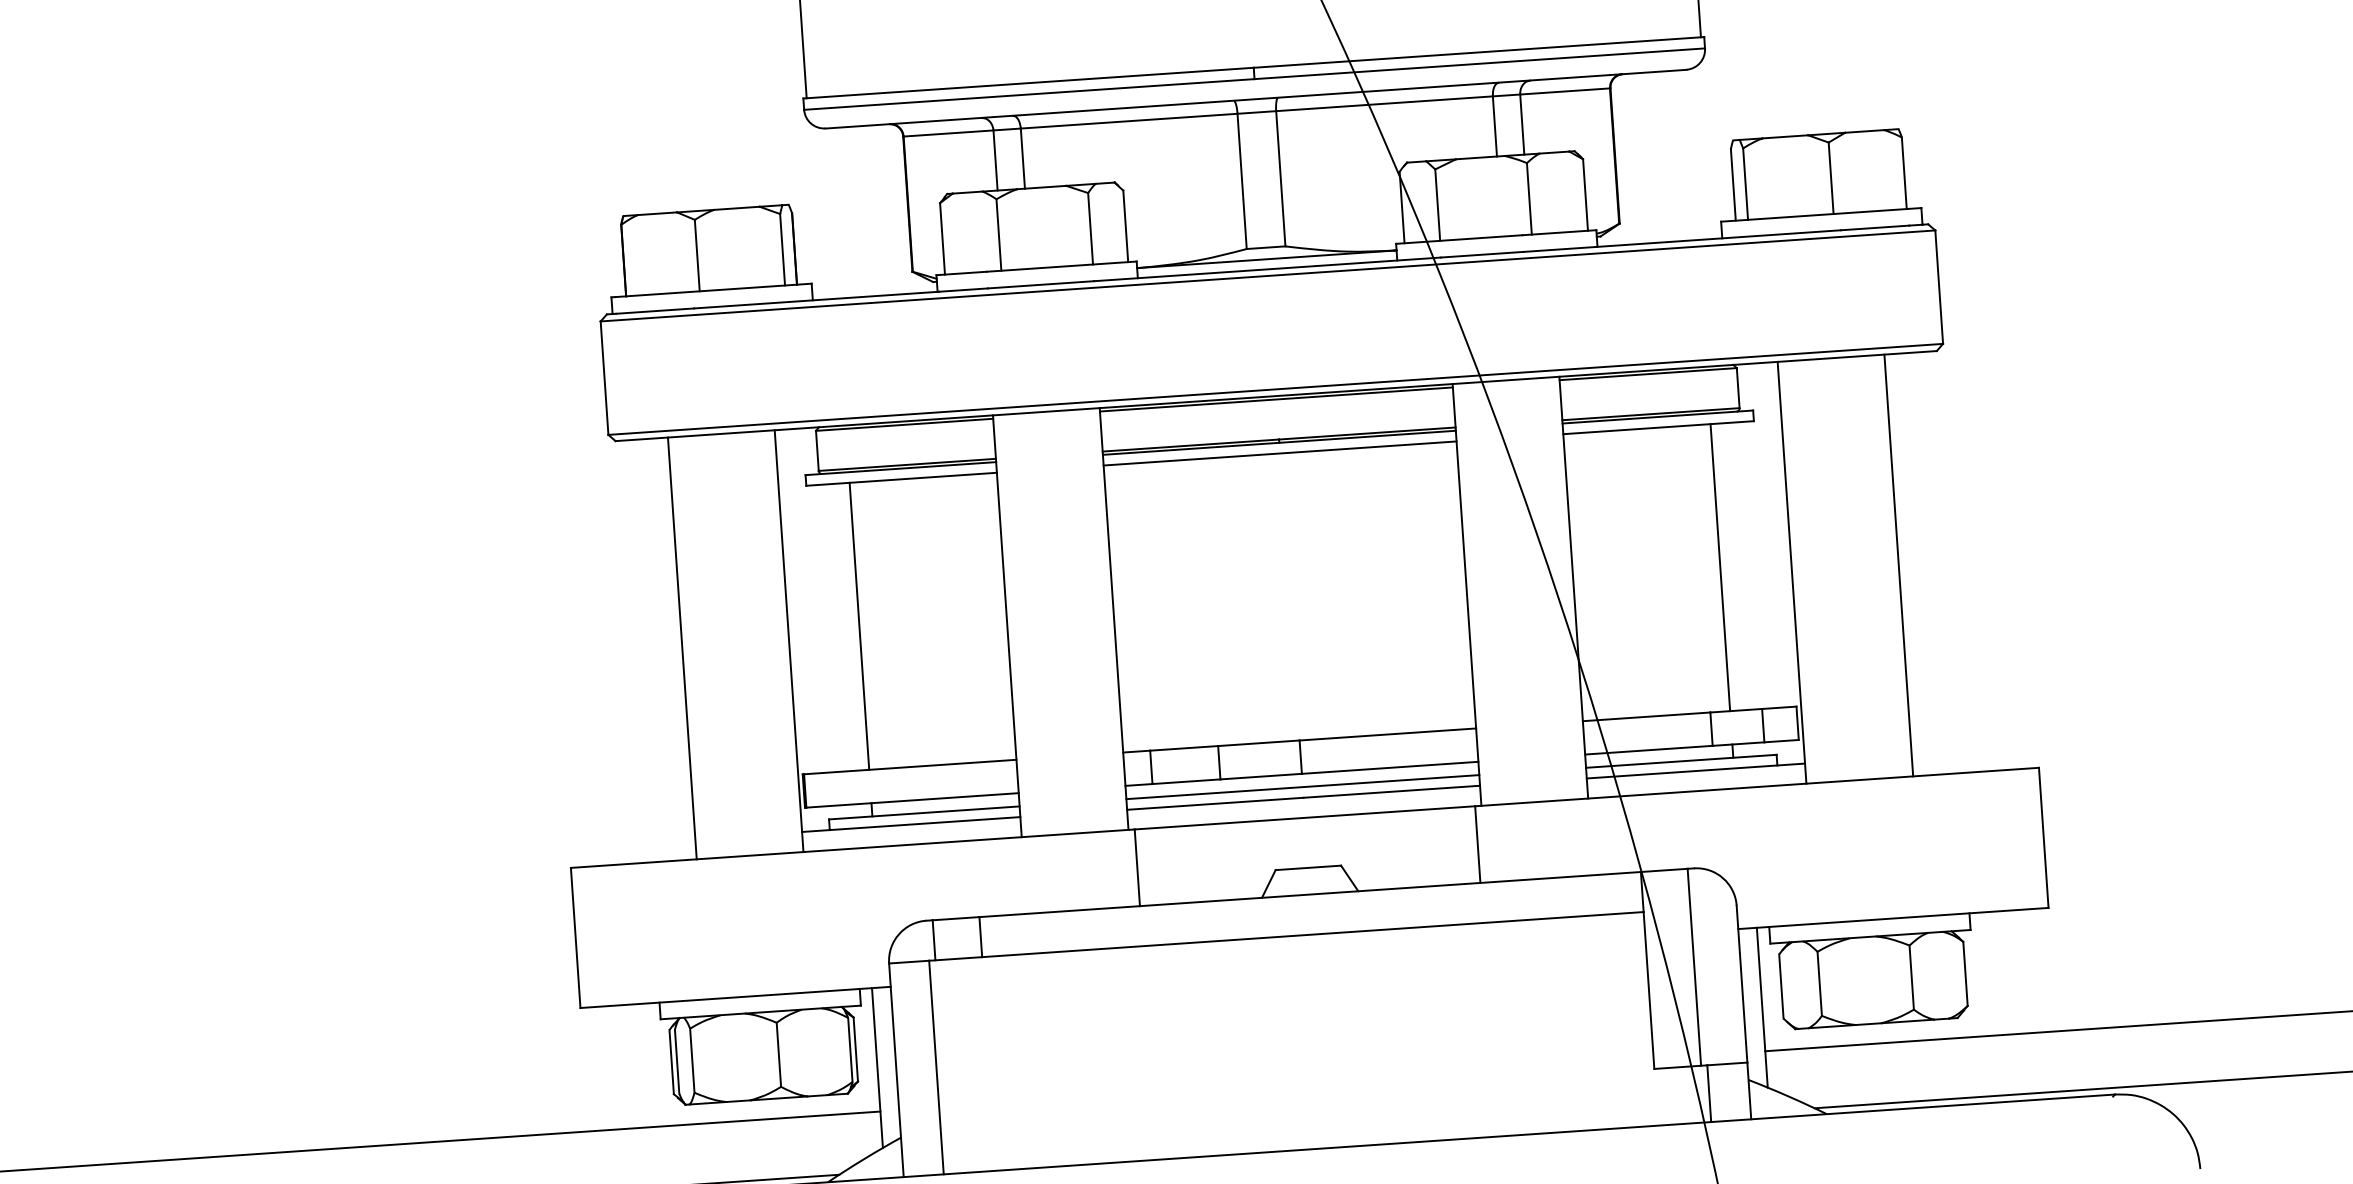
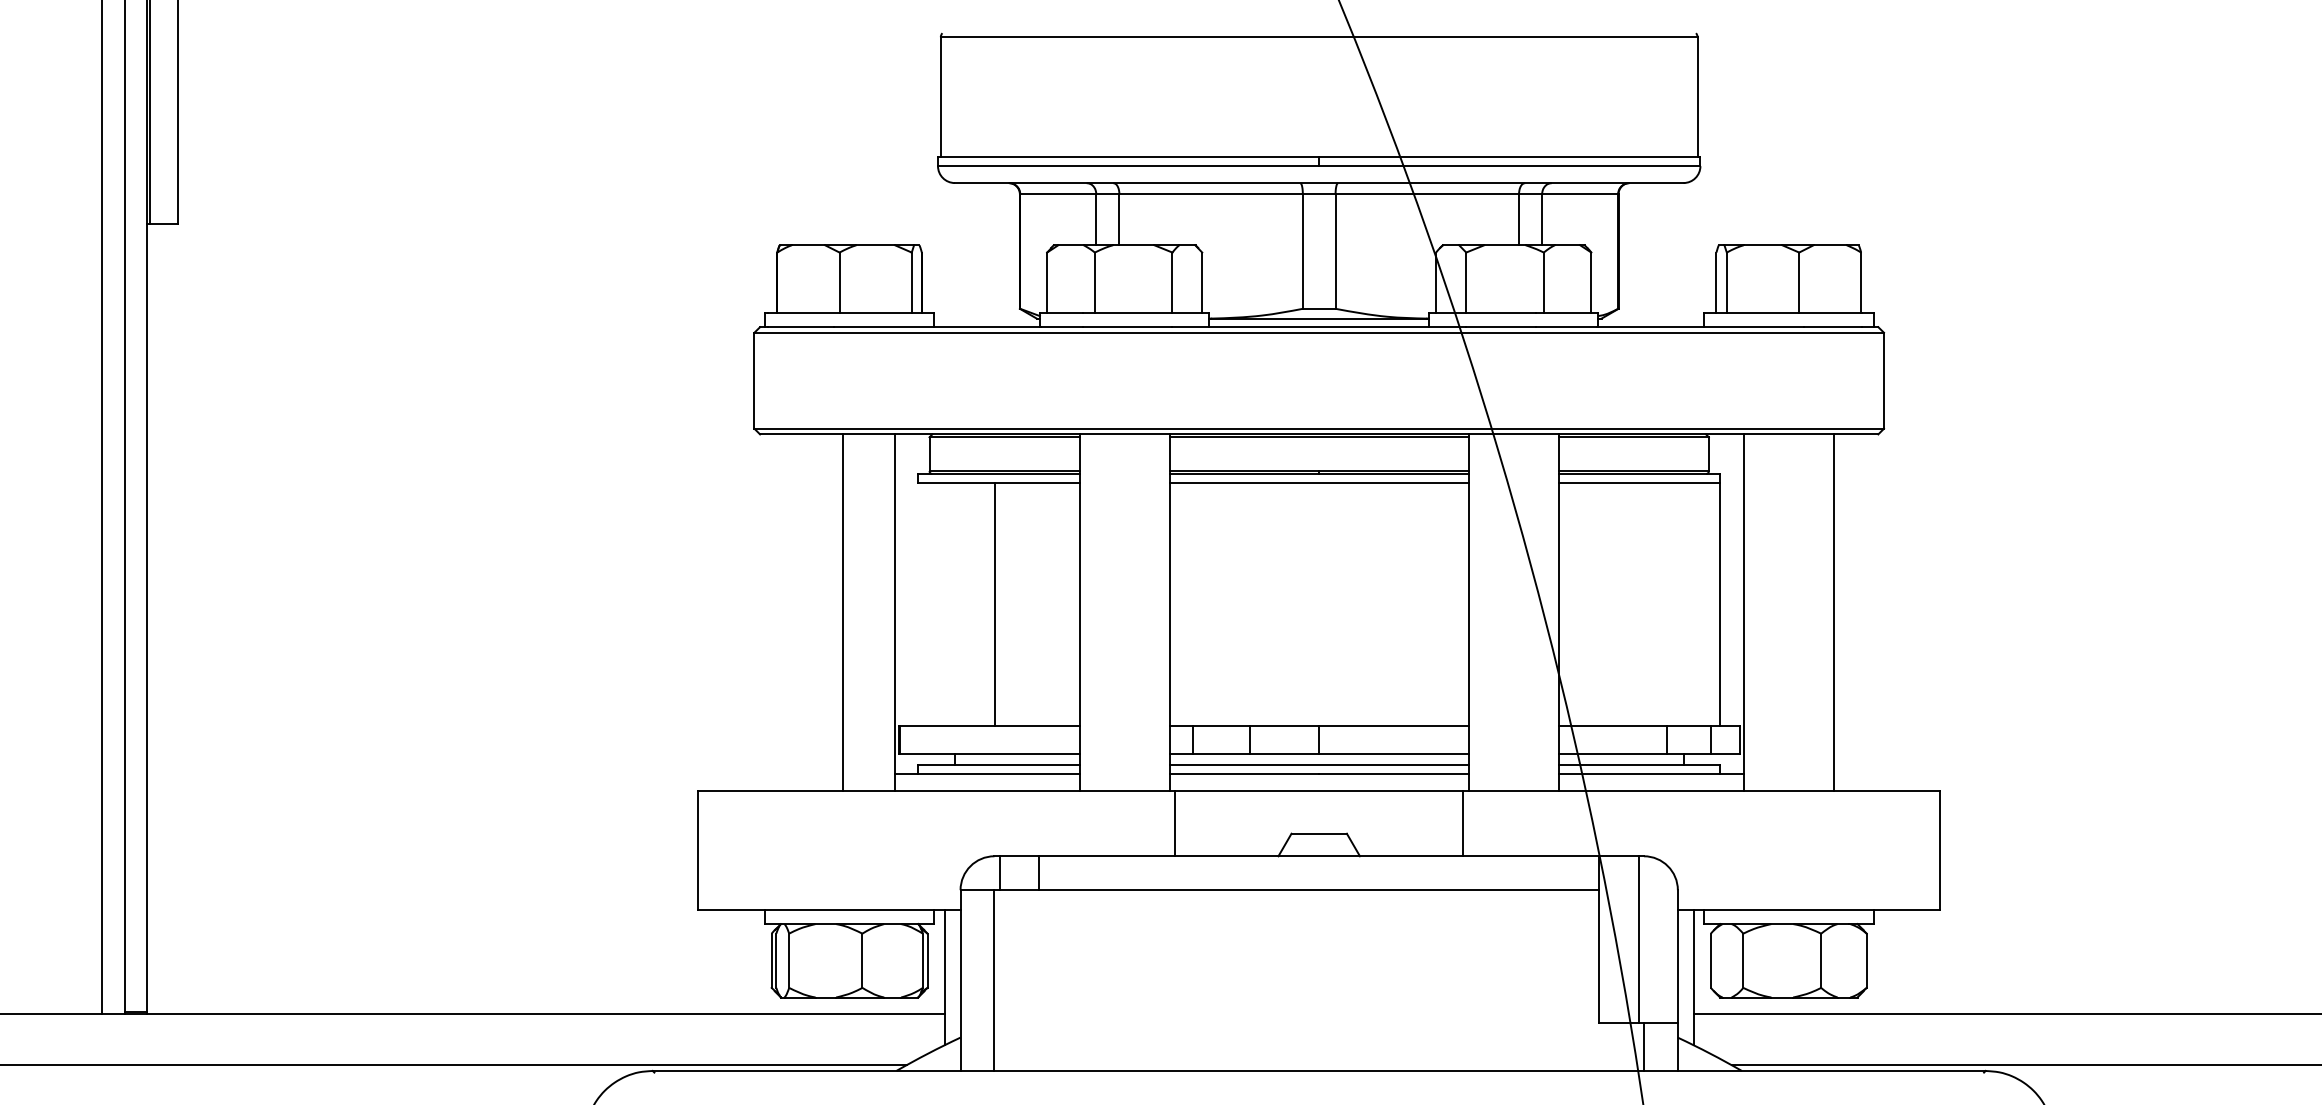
line: (1720, 566) -> (1719, 603), moved
line: (858, 625) -> (994, 603), moved
line: (682, 647) -> (843, 612), moved

